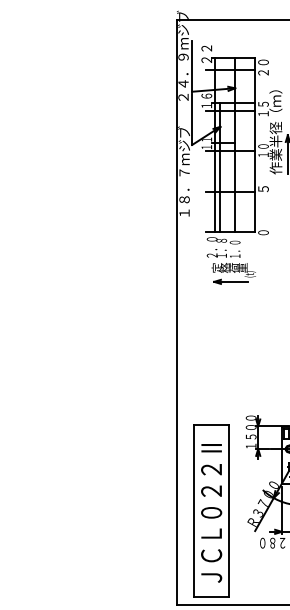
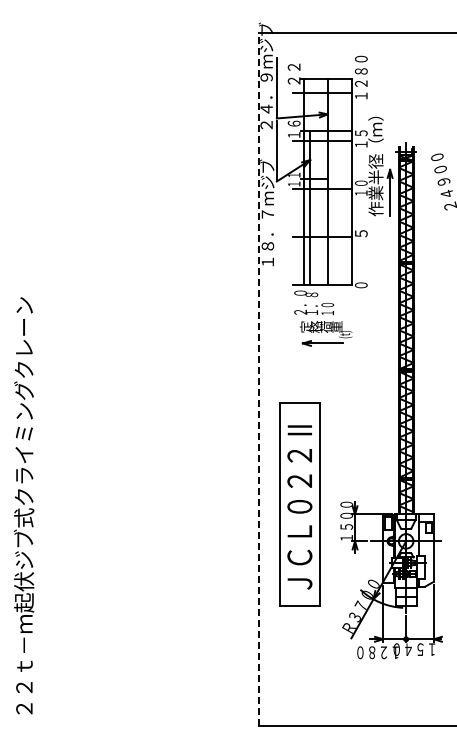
text: (262, 57) -> (360, 77), ２０ -> １２８０
text: (234, 245) -> (327, 300), １．０ -> １０
line: (177, 311) -> (259, 378), solid -> dashed
part: (211, 510) -> (299, 504), moved

